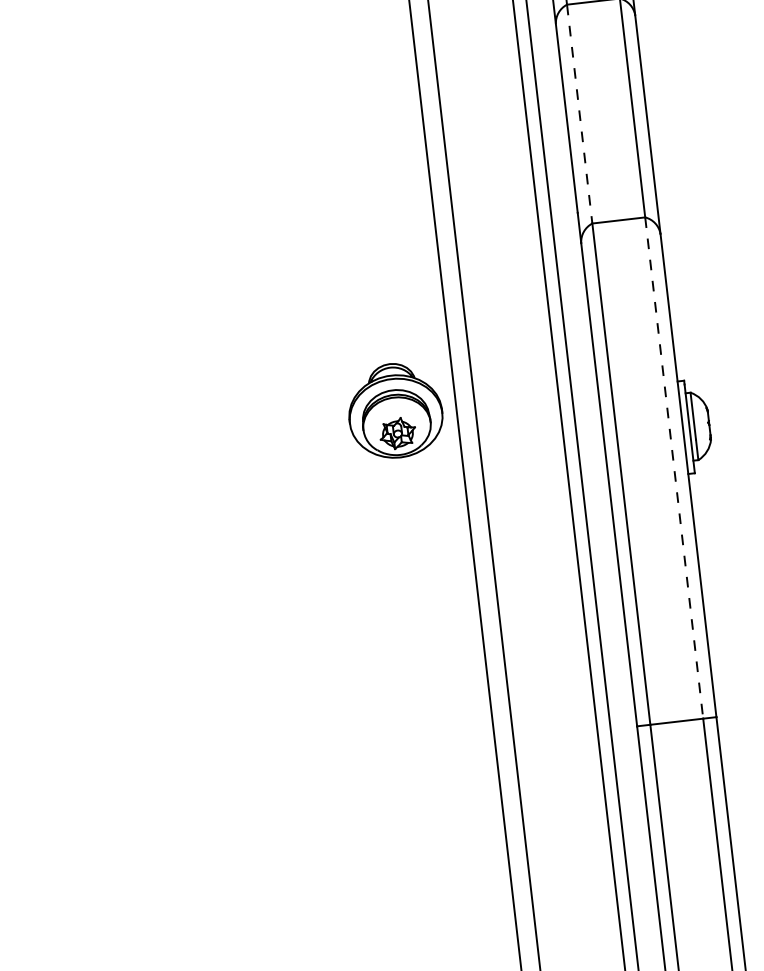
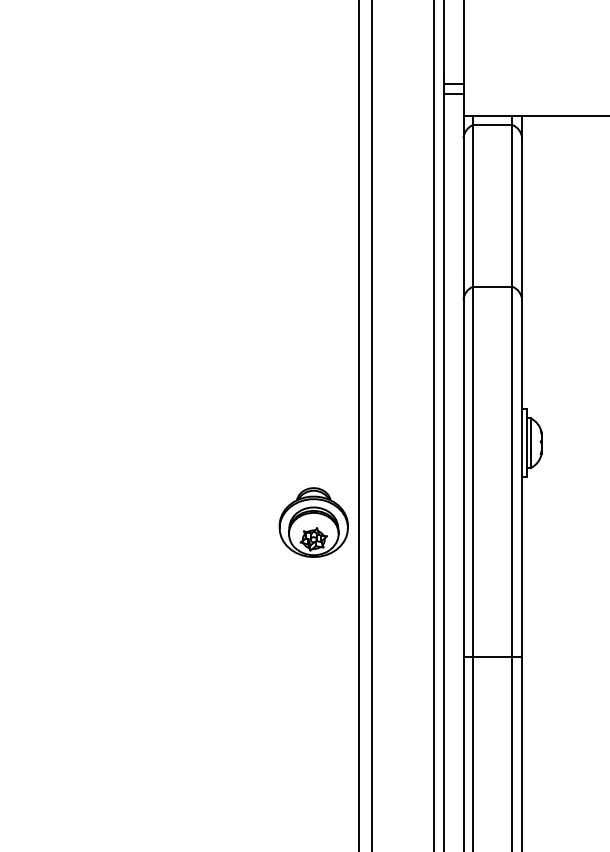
line: (579, 113) -> (473, 205), dashed -> solid
part: (394, 410) -> (313, 522), moved
line: (674, 468) -> (512, 472), dashed -> solid

